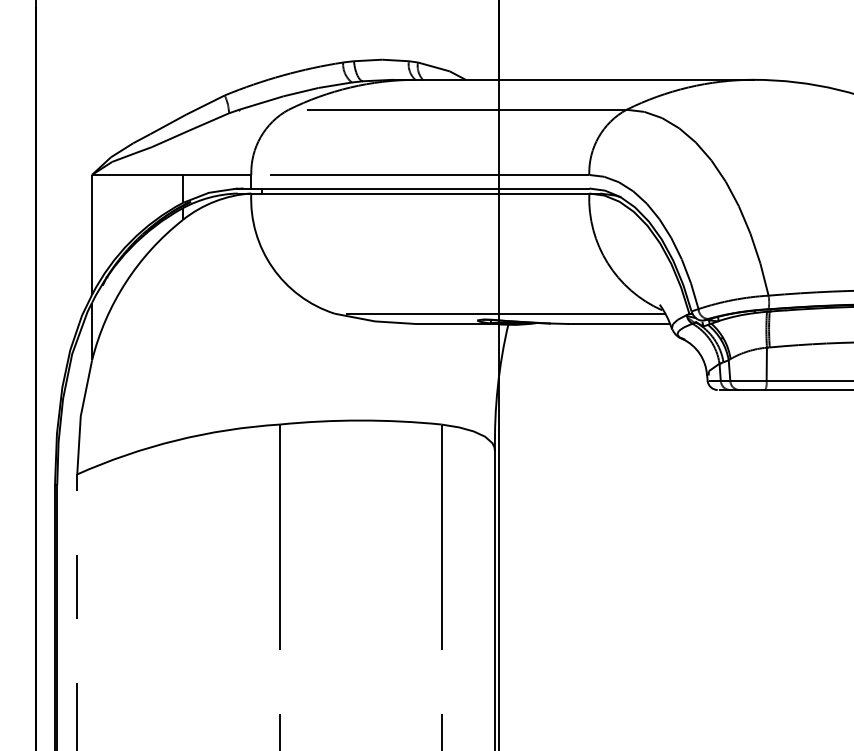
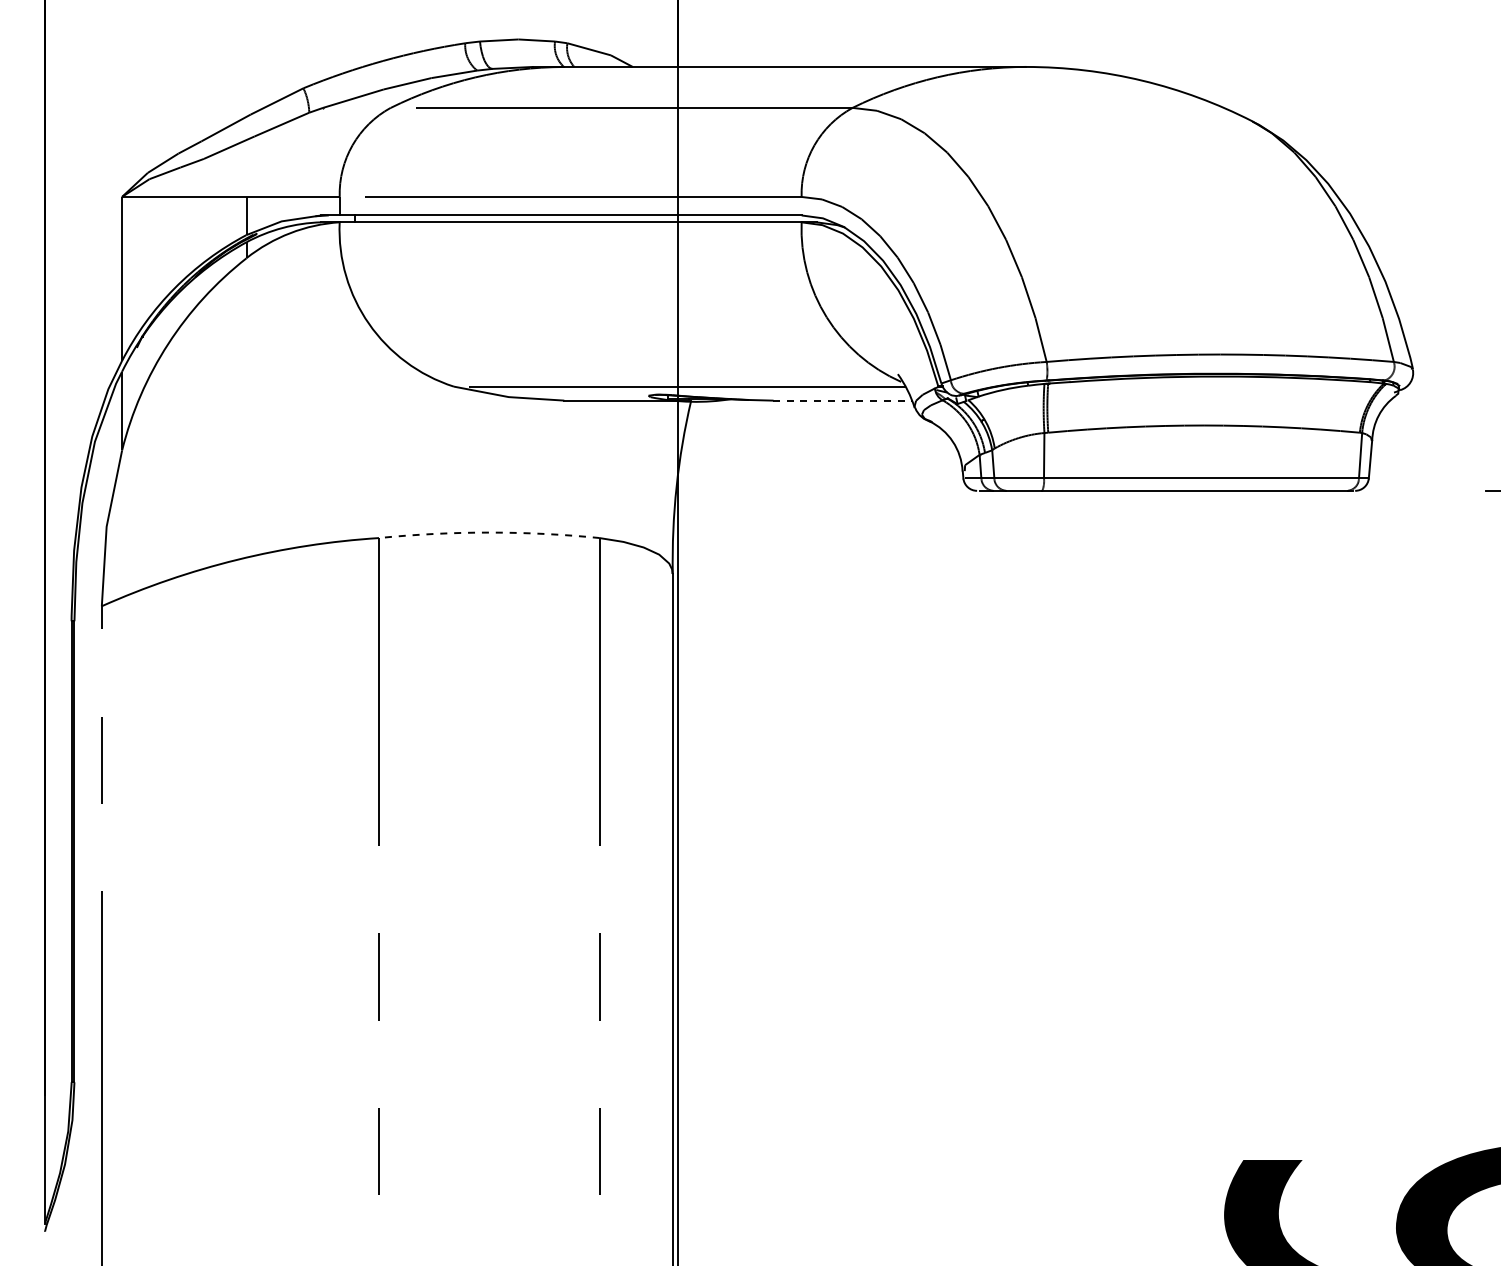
line: (619, 323) -> (842, 400), solid -> dashed
arc: (360, 420) -> (489, 532), solid -> dashed

